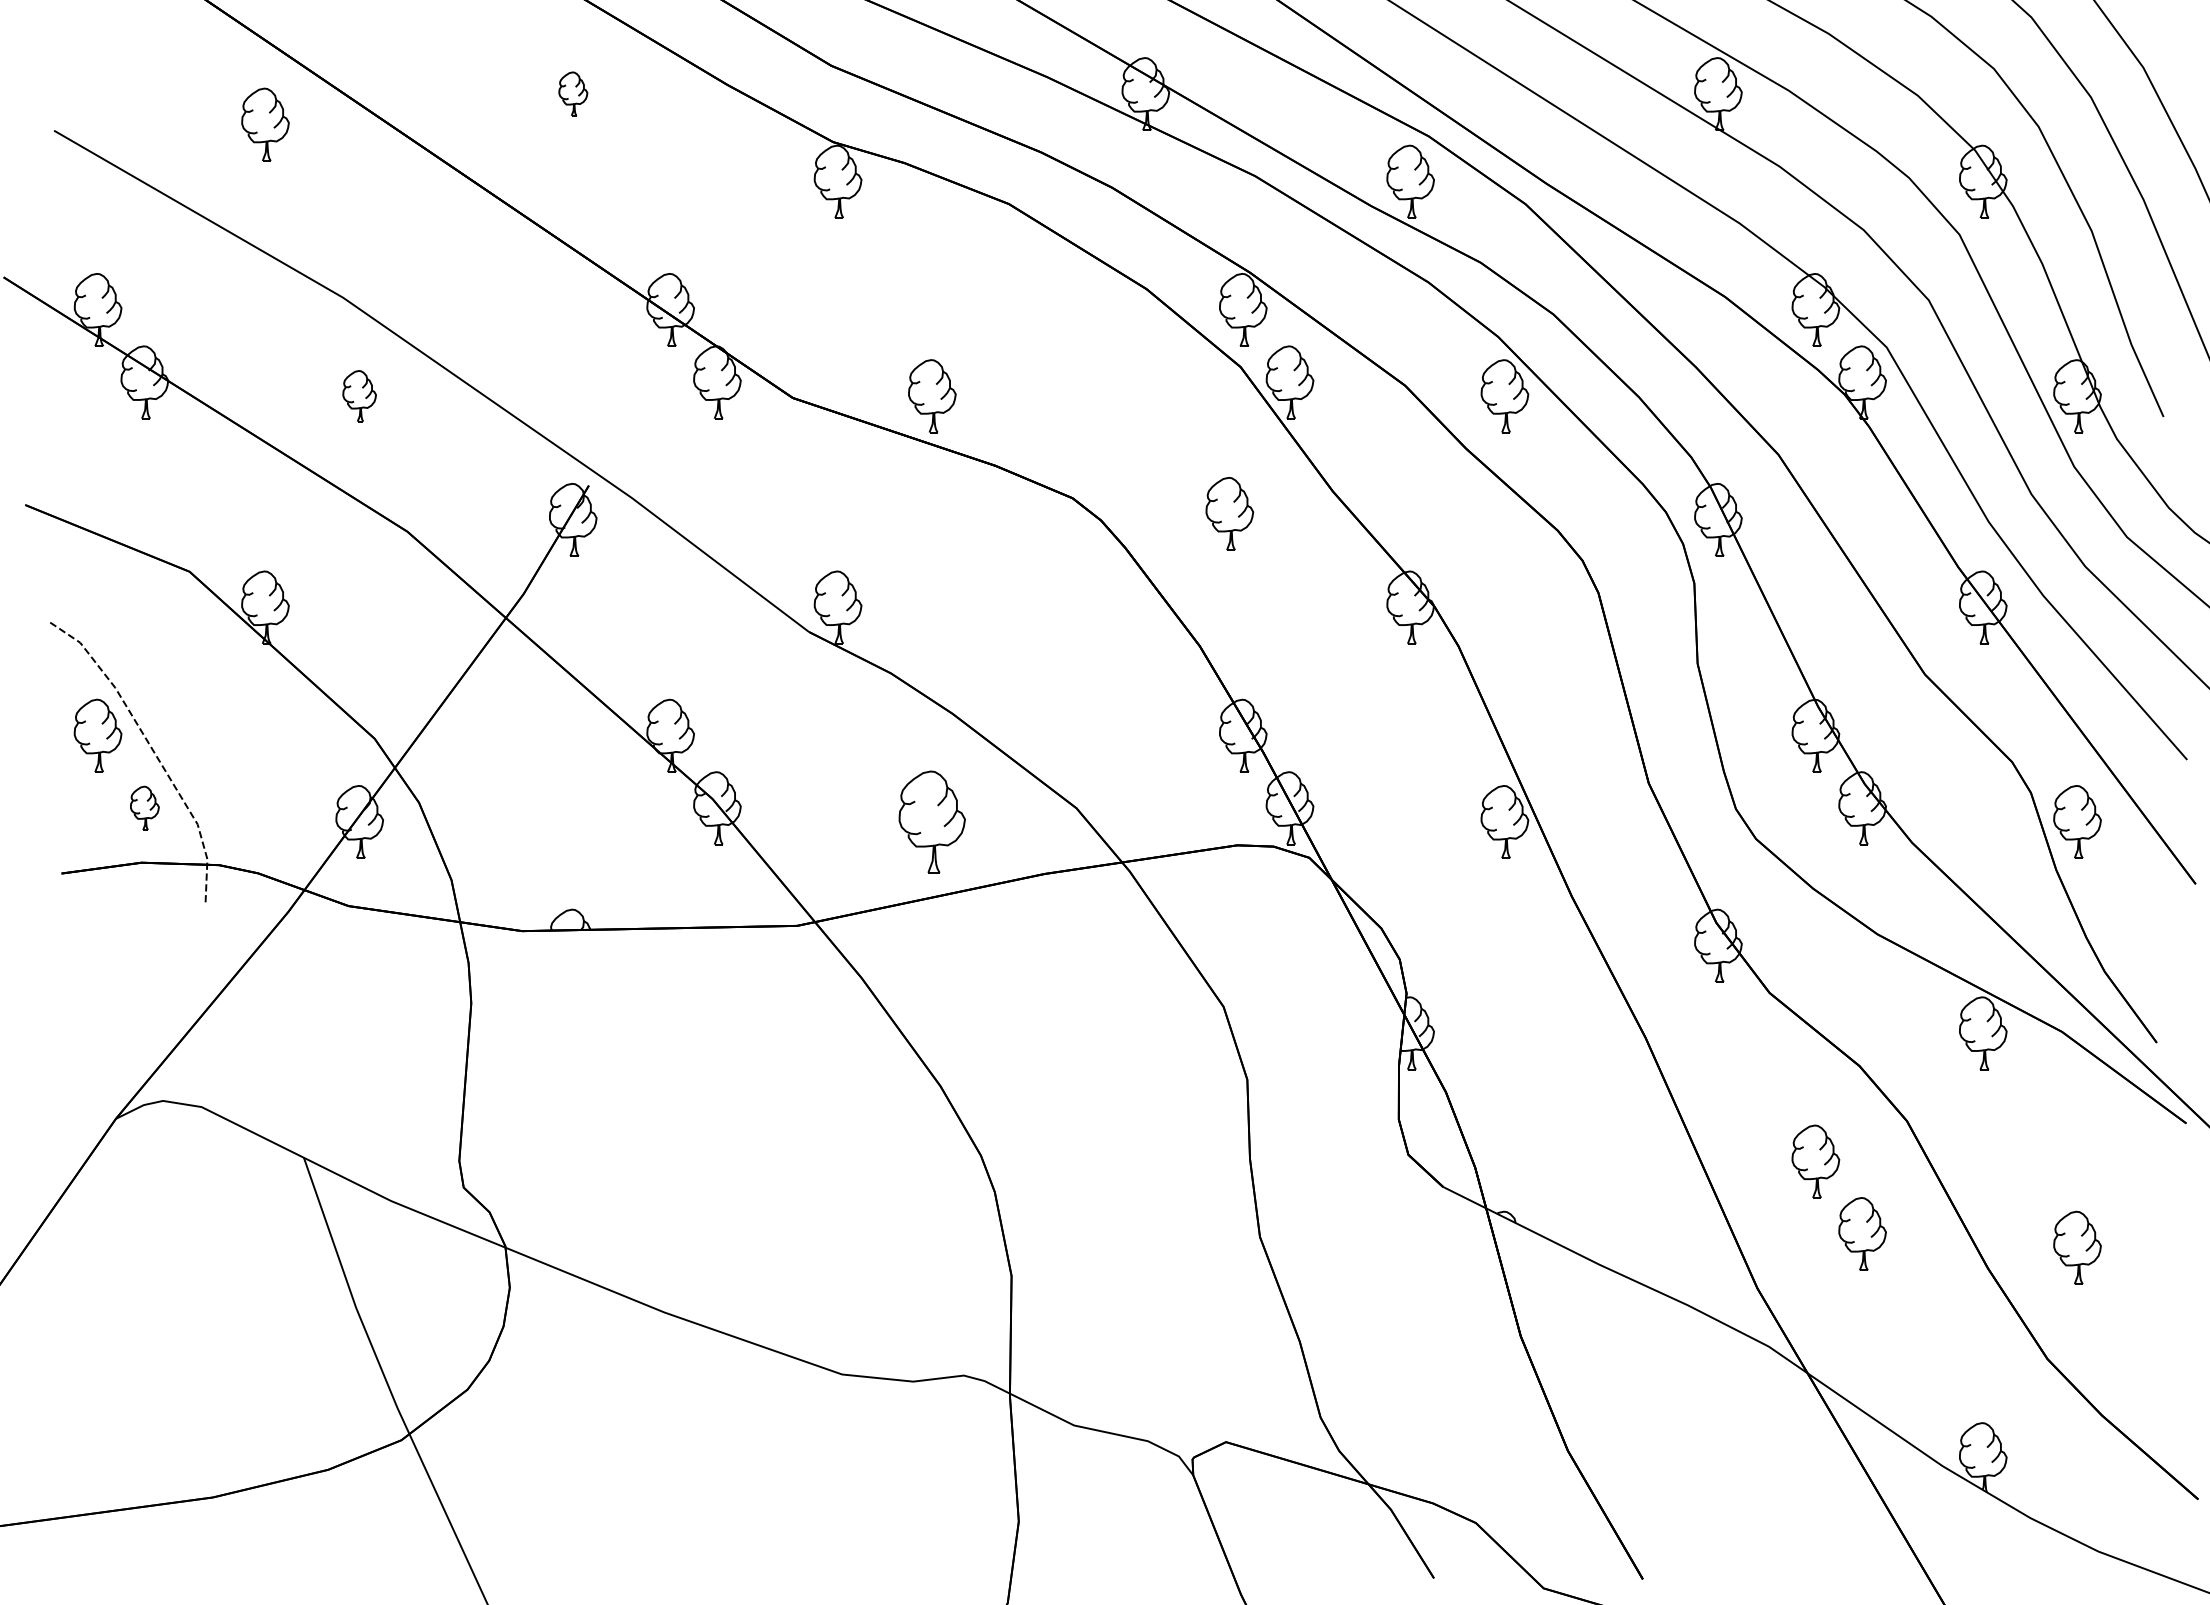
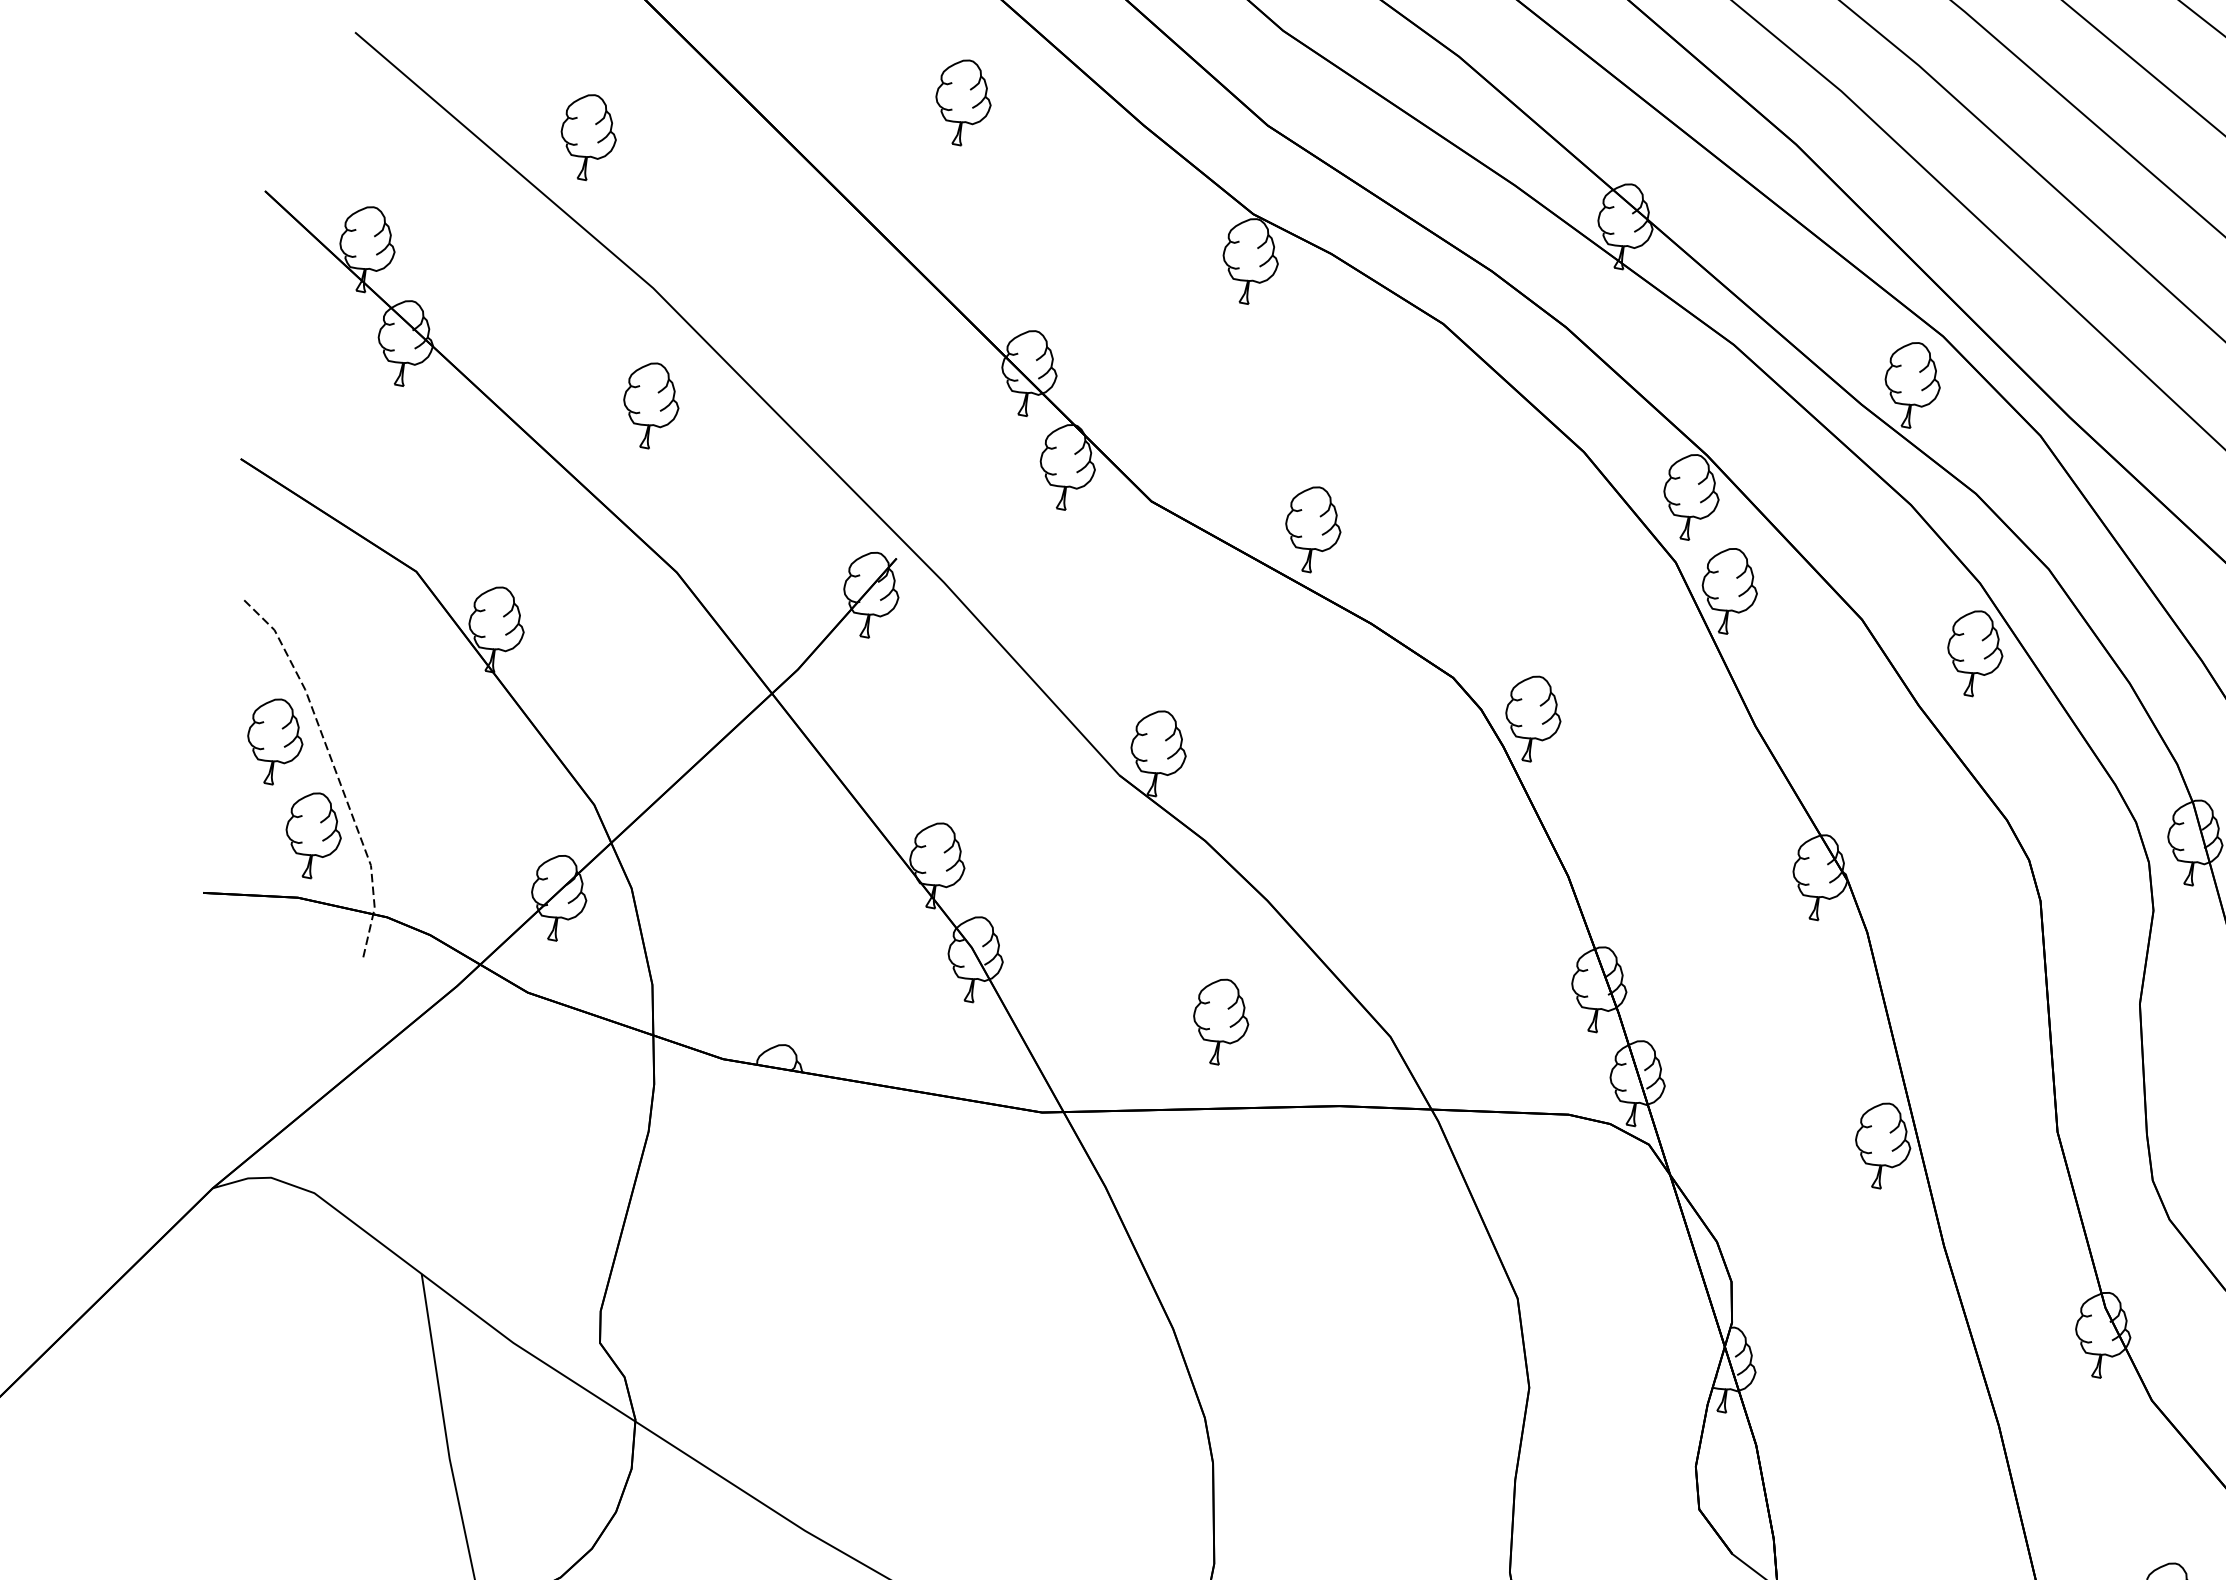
part: (573, 93) -> (963, 101), size x1.67
part: (265, 124) -> (588, 136), moved
part: (359, 396) -> (650, 405), size x1.43
part: (1229, 513) -> (1532, 718), moved
part: (144, 808) -> (312, 835), size x1.67
part: (932, 821) -> (1221, 1021), size x0.71

